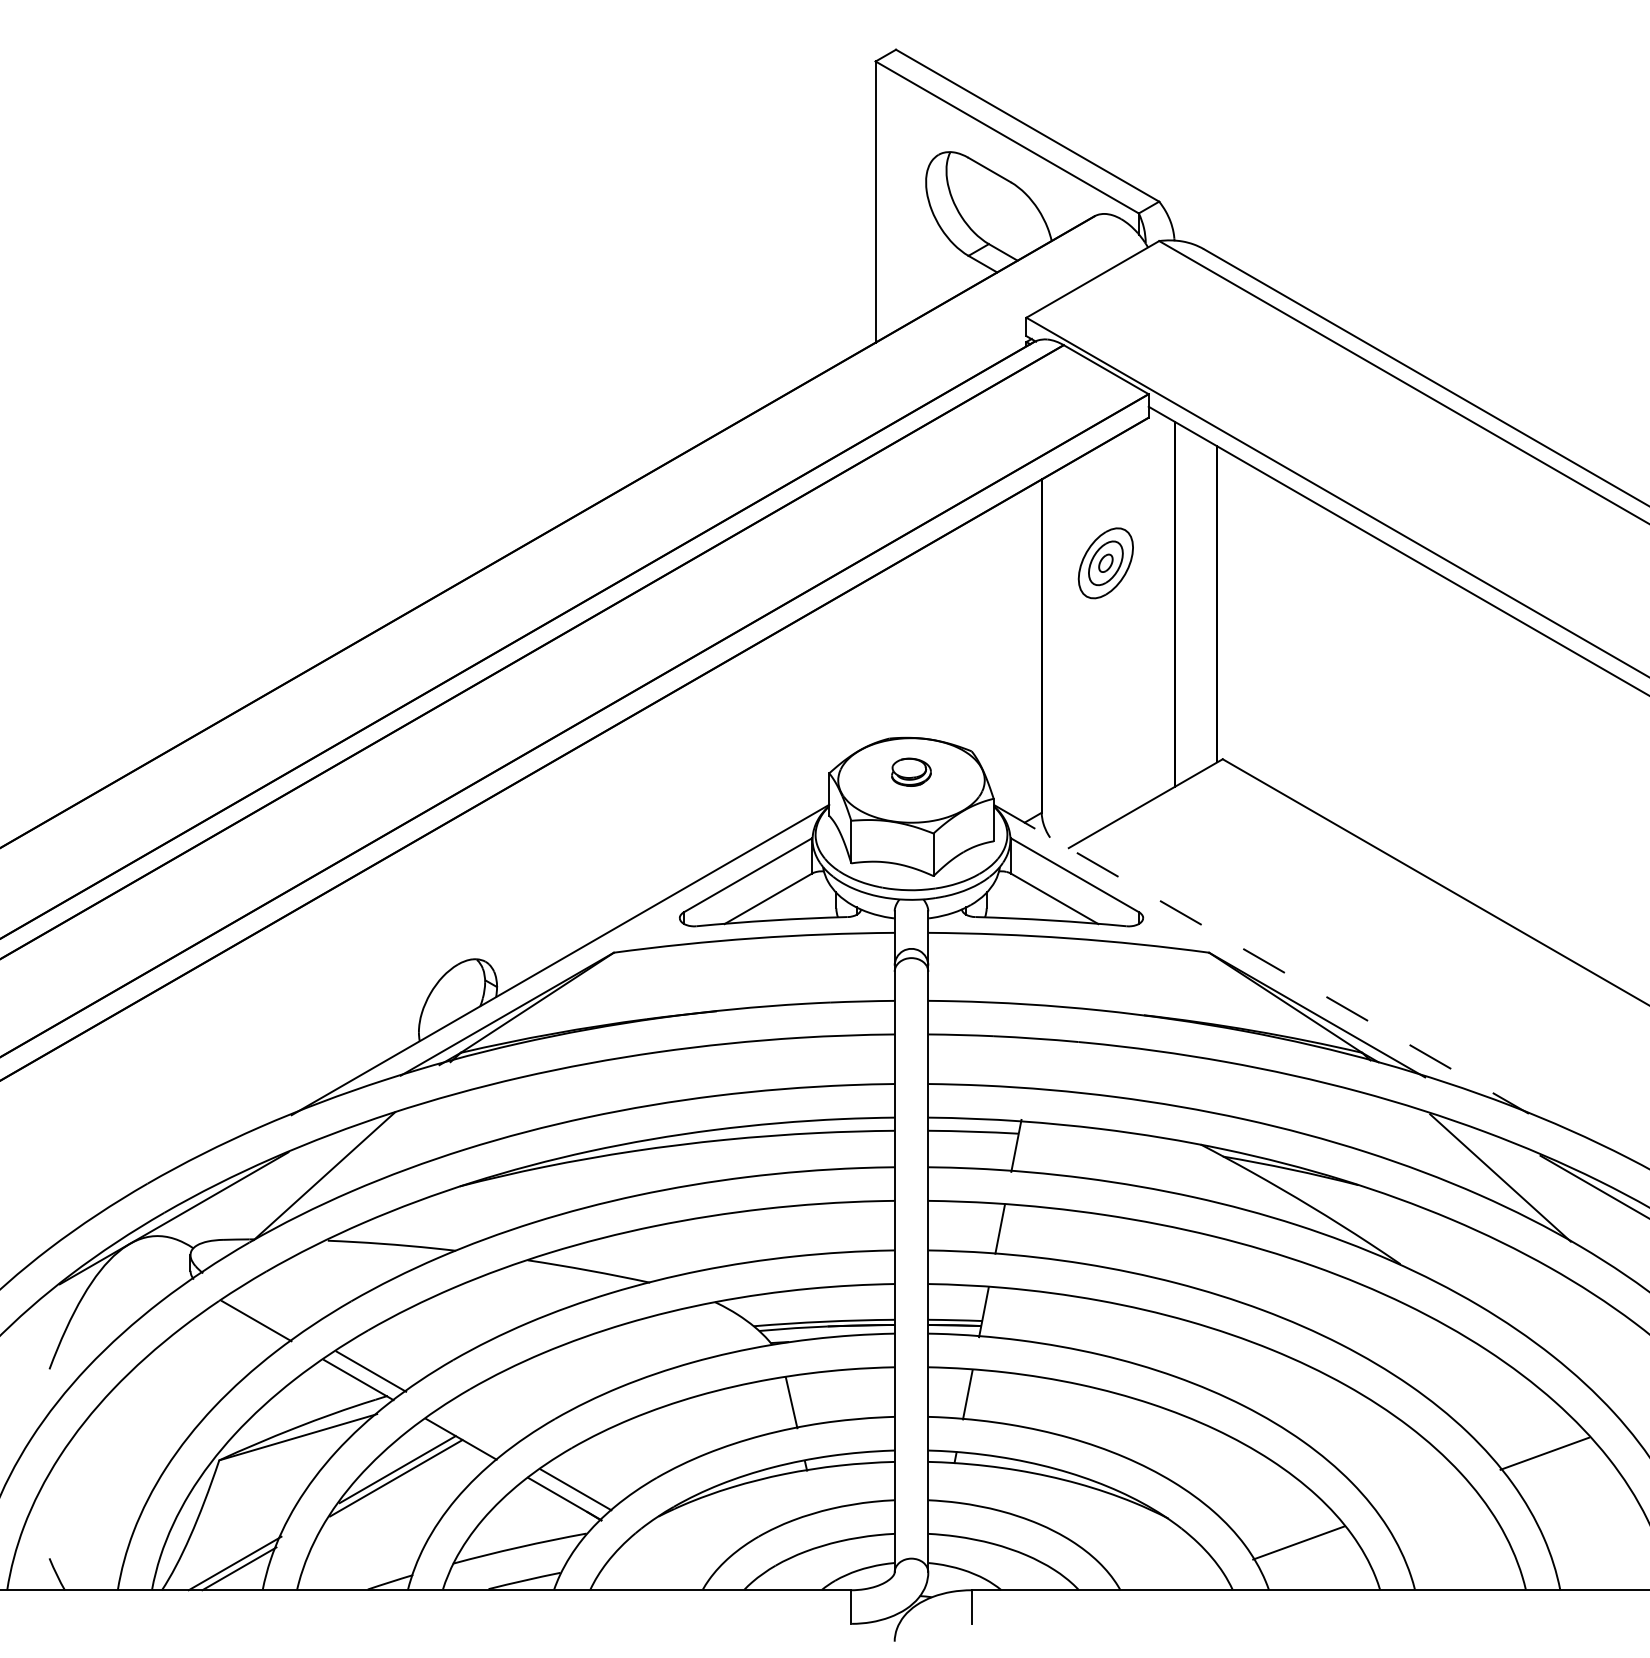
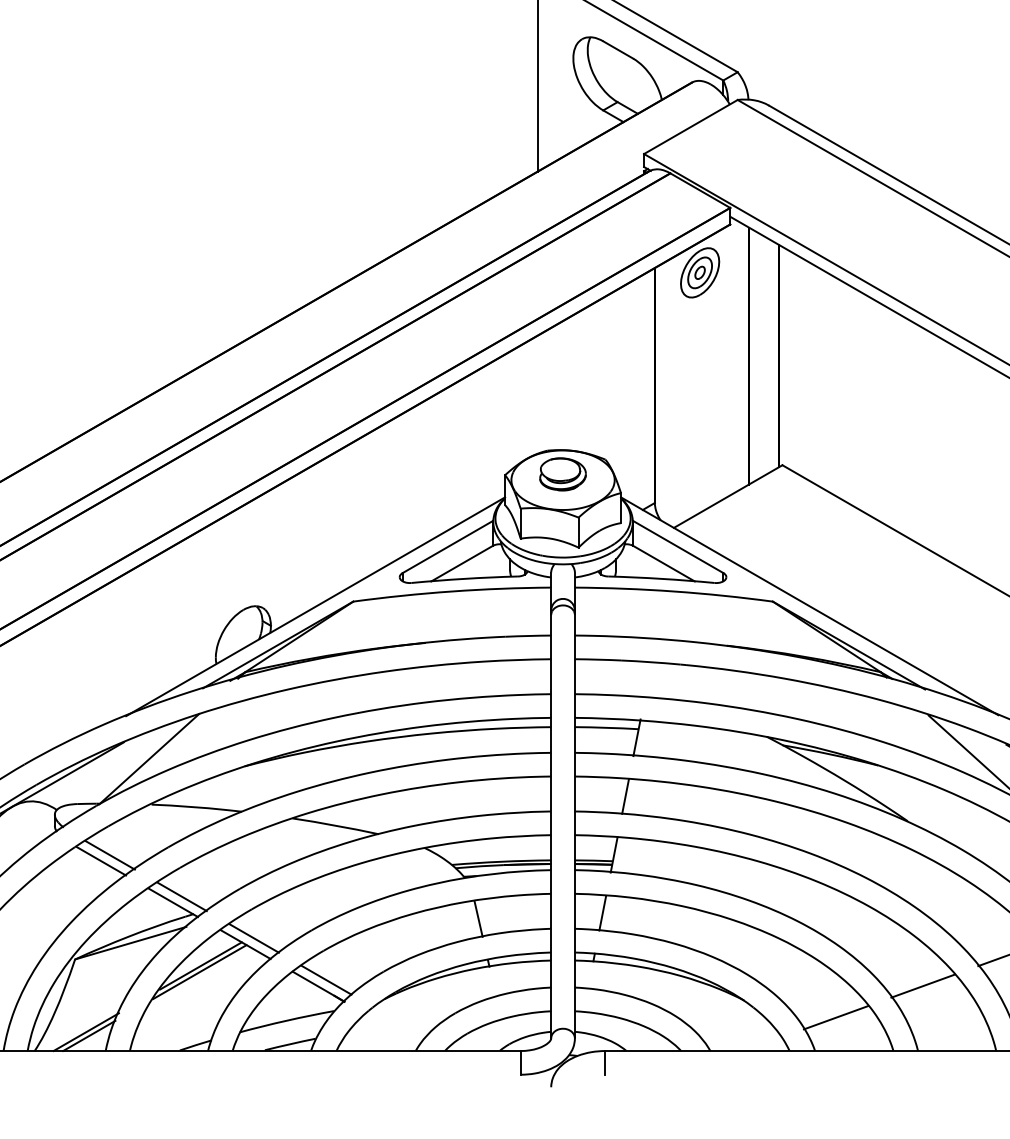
part: (1105, 563) -> (699, 272), moved
part: (911, 772) -> (563, 474), size x1.67
line: (1261, 959) -> (809, 606), dashed -> solid
line: (269, 1312) -> (110, 855), added
line: (473, 1430) -> (254, 938), added
line: (1422, 1497) -> (923, 985), added

